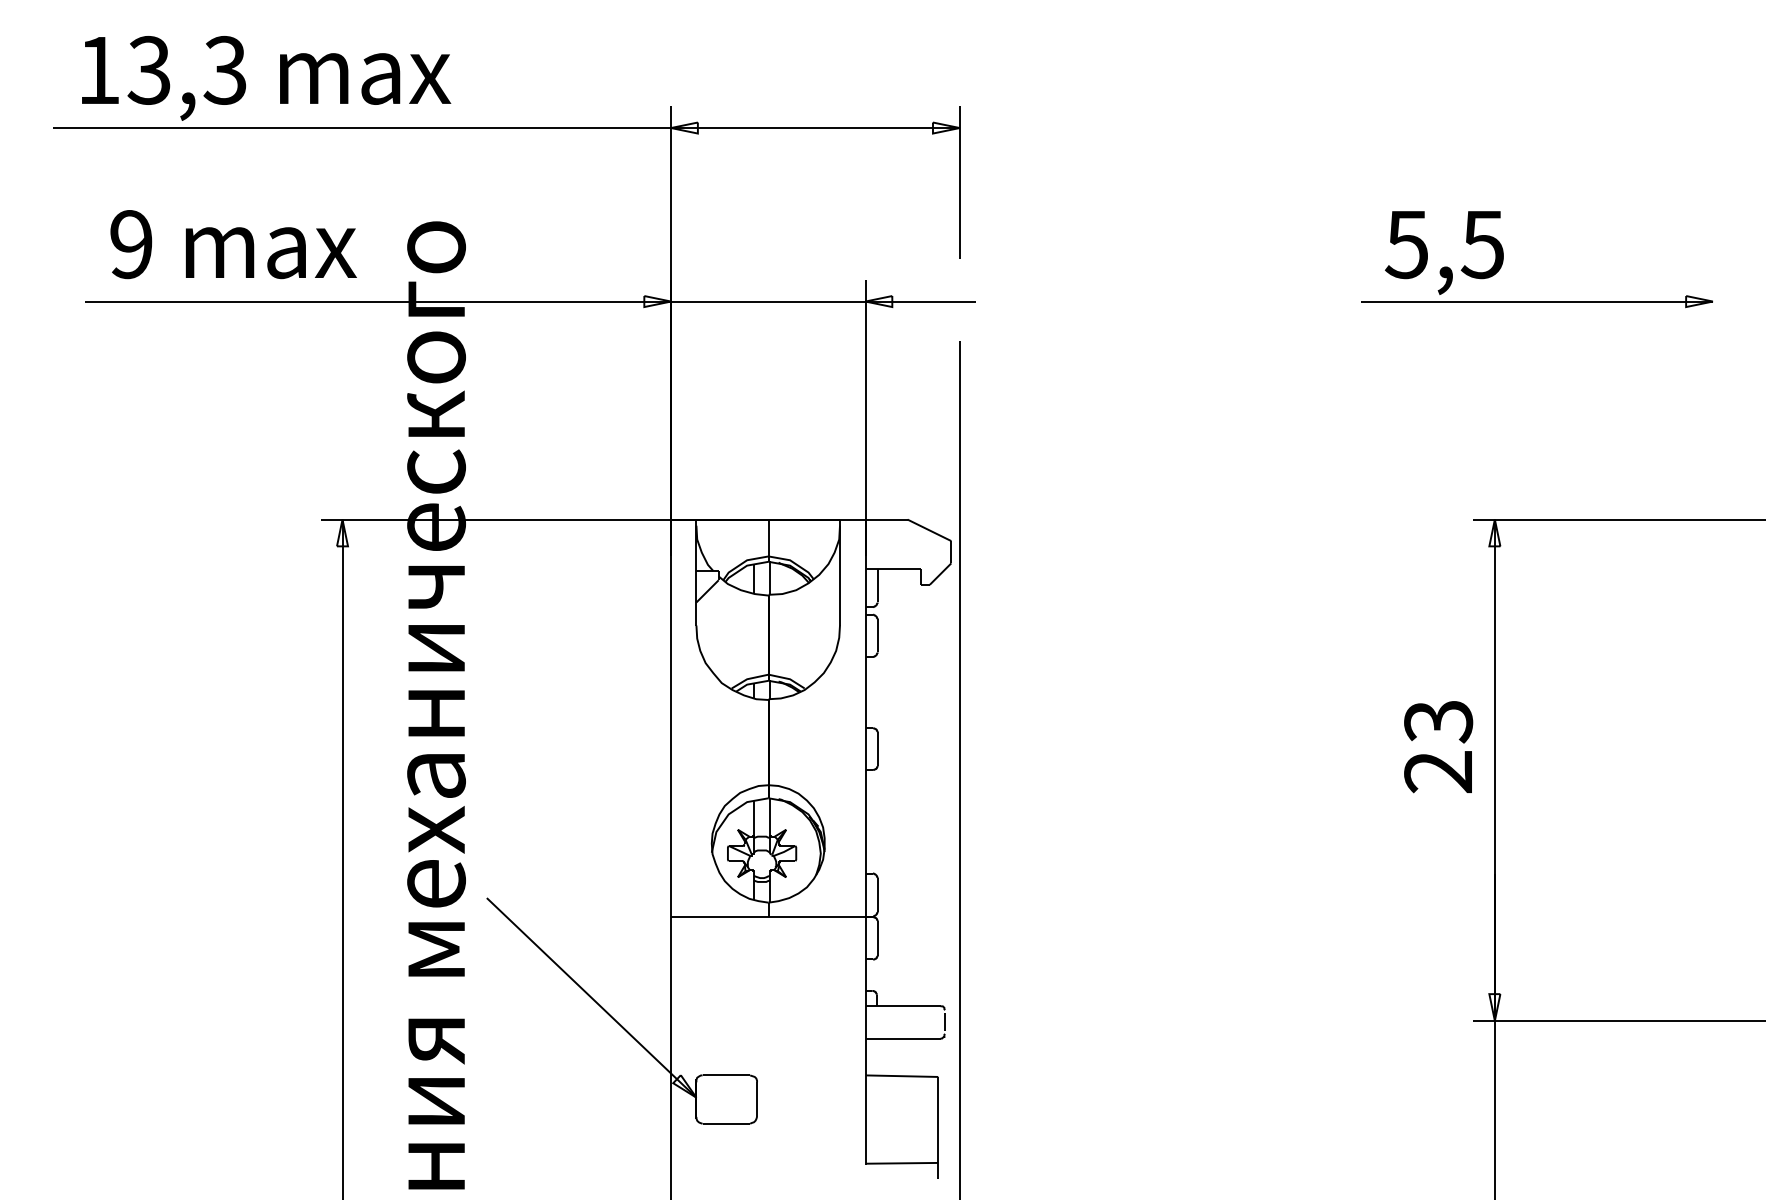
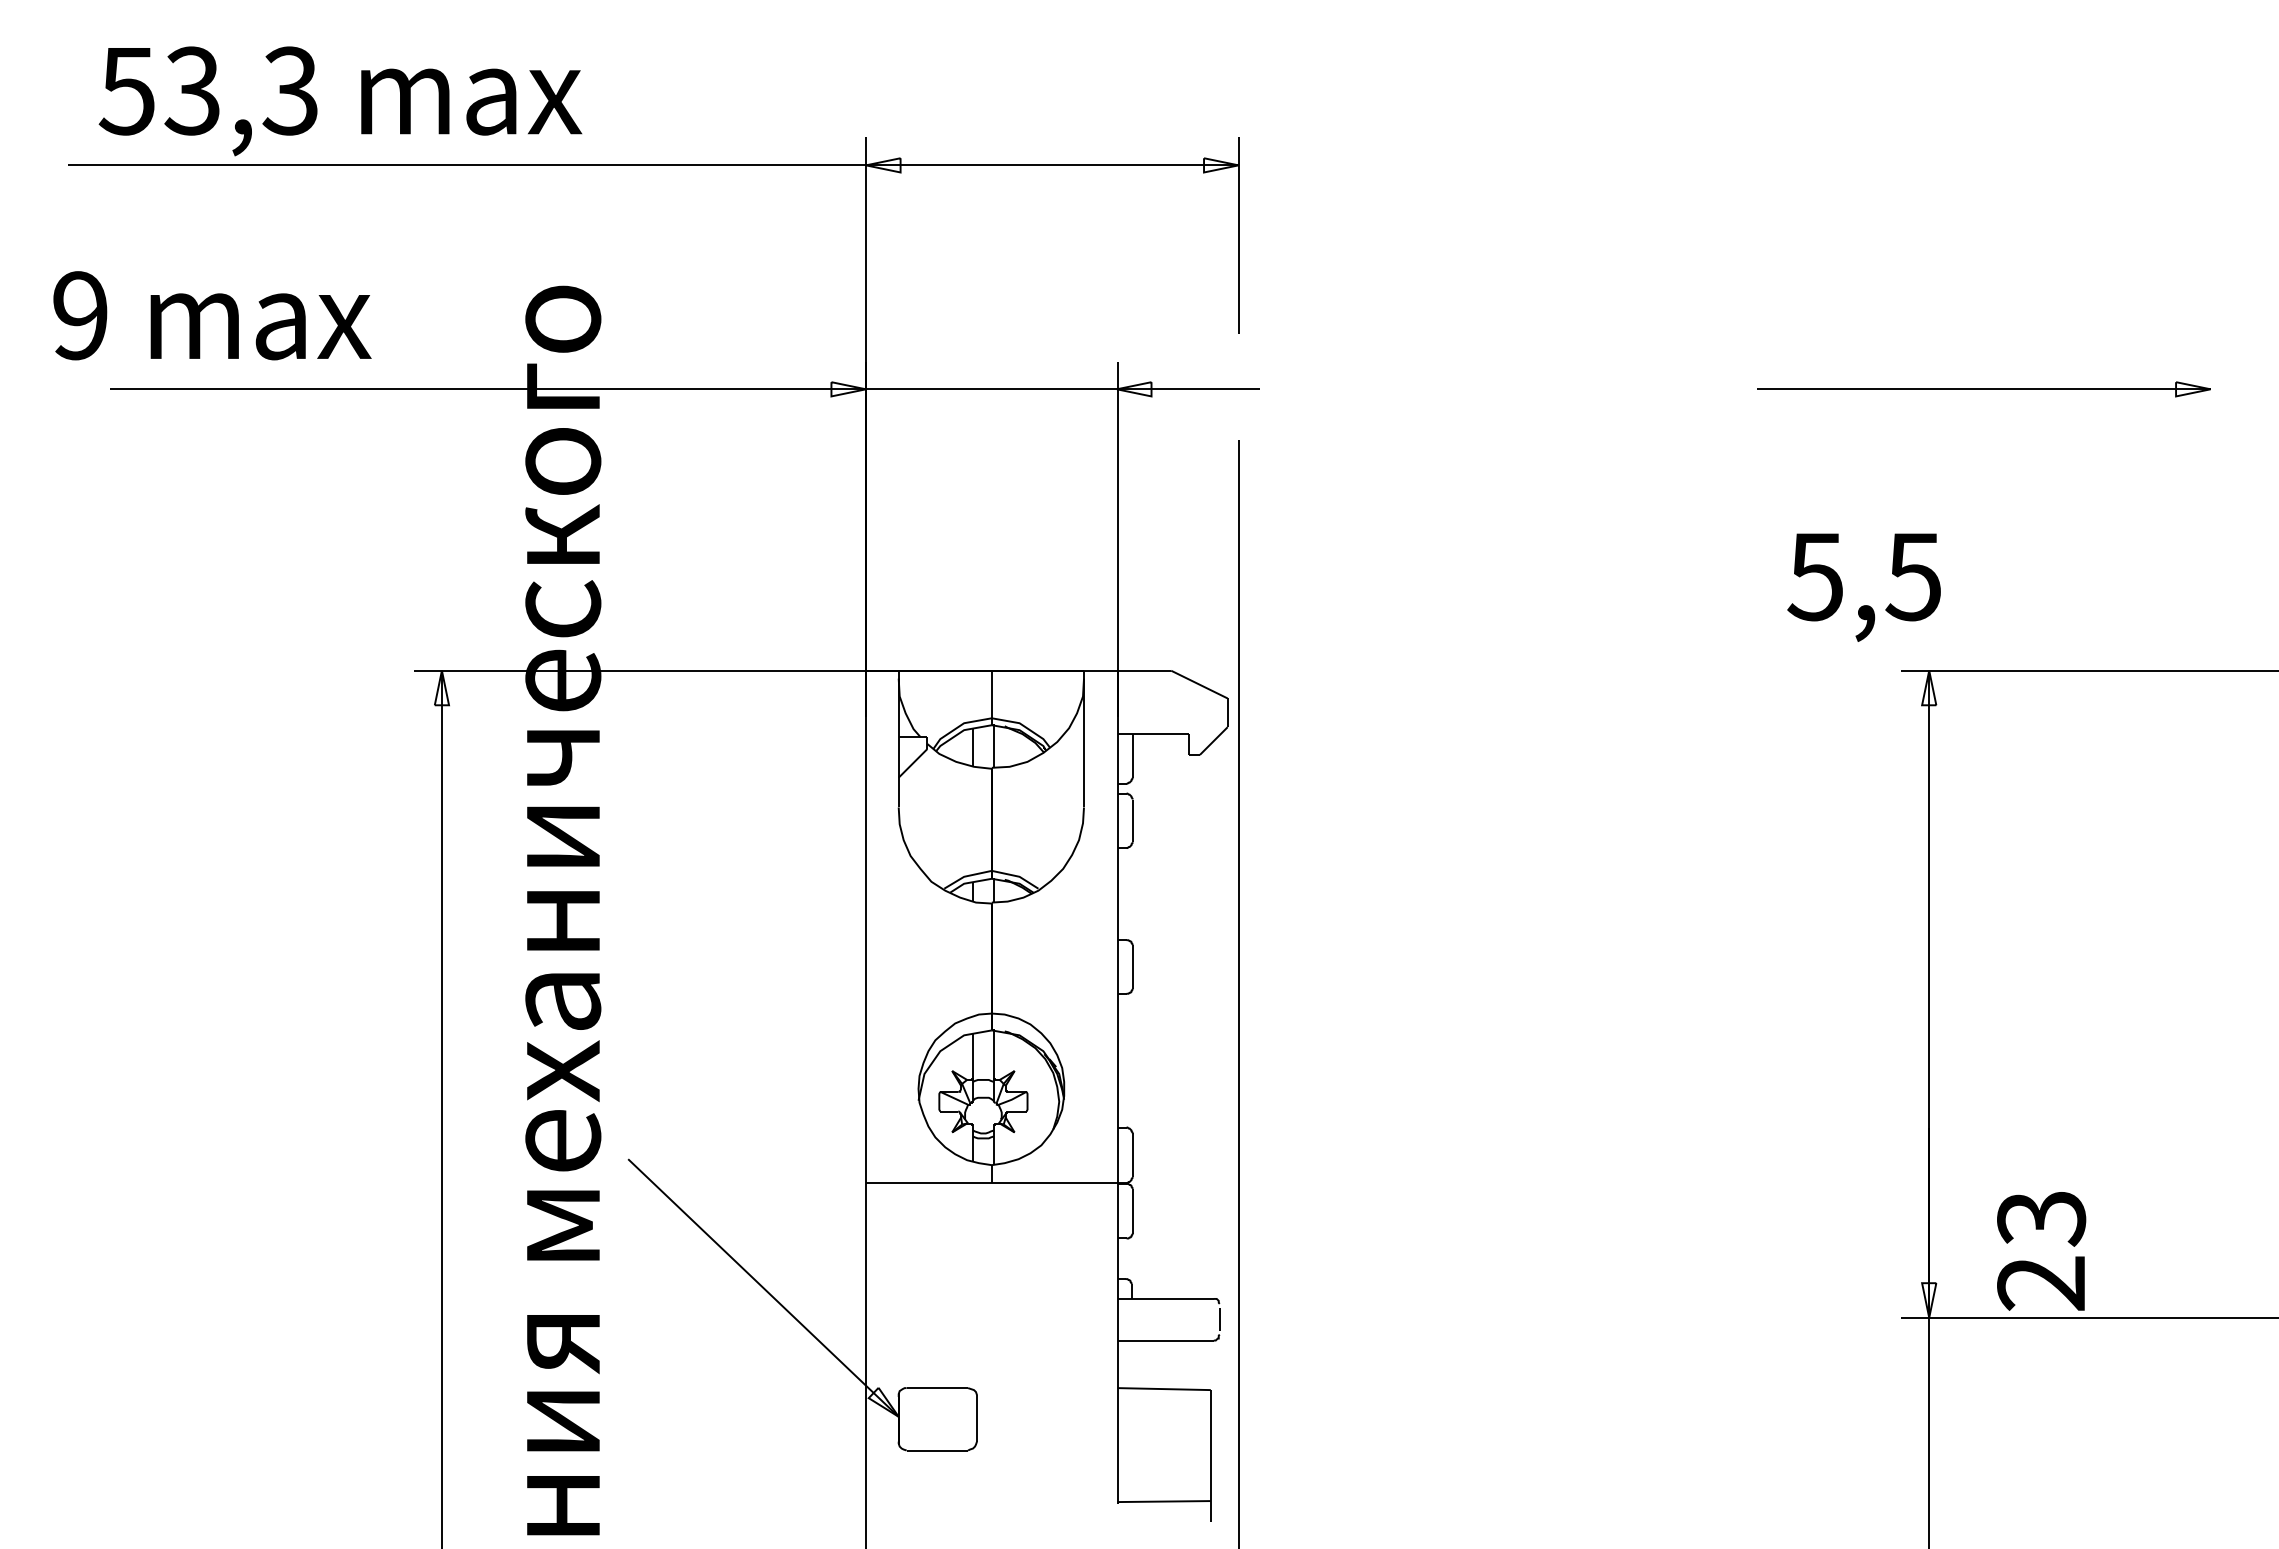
text: (98, 70) -> (126, 91), 13,3 -> 53,3
text: (233, 244) -> (212, 315), moved
text: (1443, 252) -> (1863, 587), moved
text: (1438, 747) -> (2041, 1251), moved

